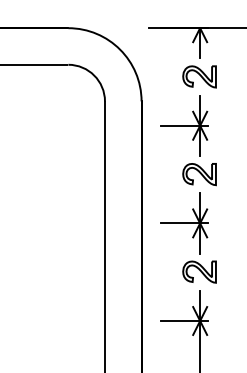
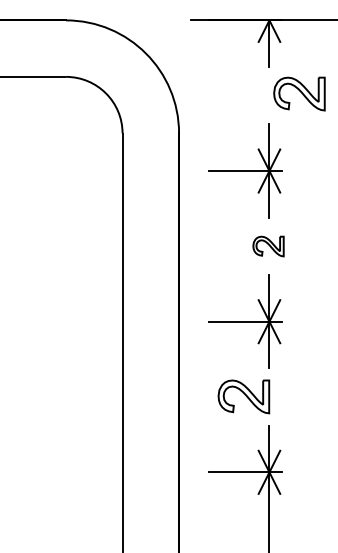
part: (199, 76) -> (299, 93), moved
part: (199, 174) -> (268, 246), size x0.6
part: (199, 271) -> (243, 395), moved

